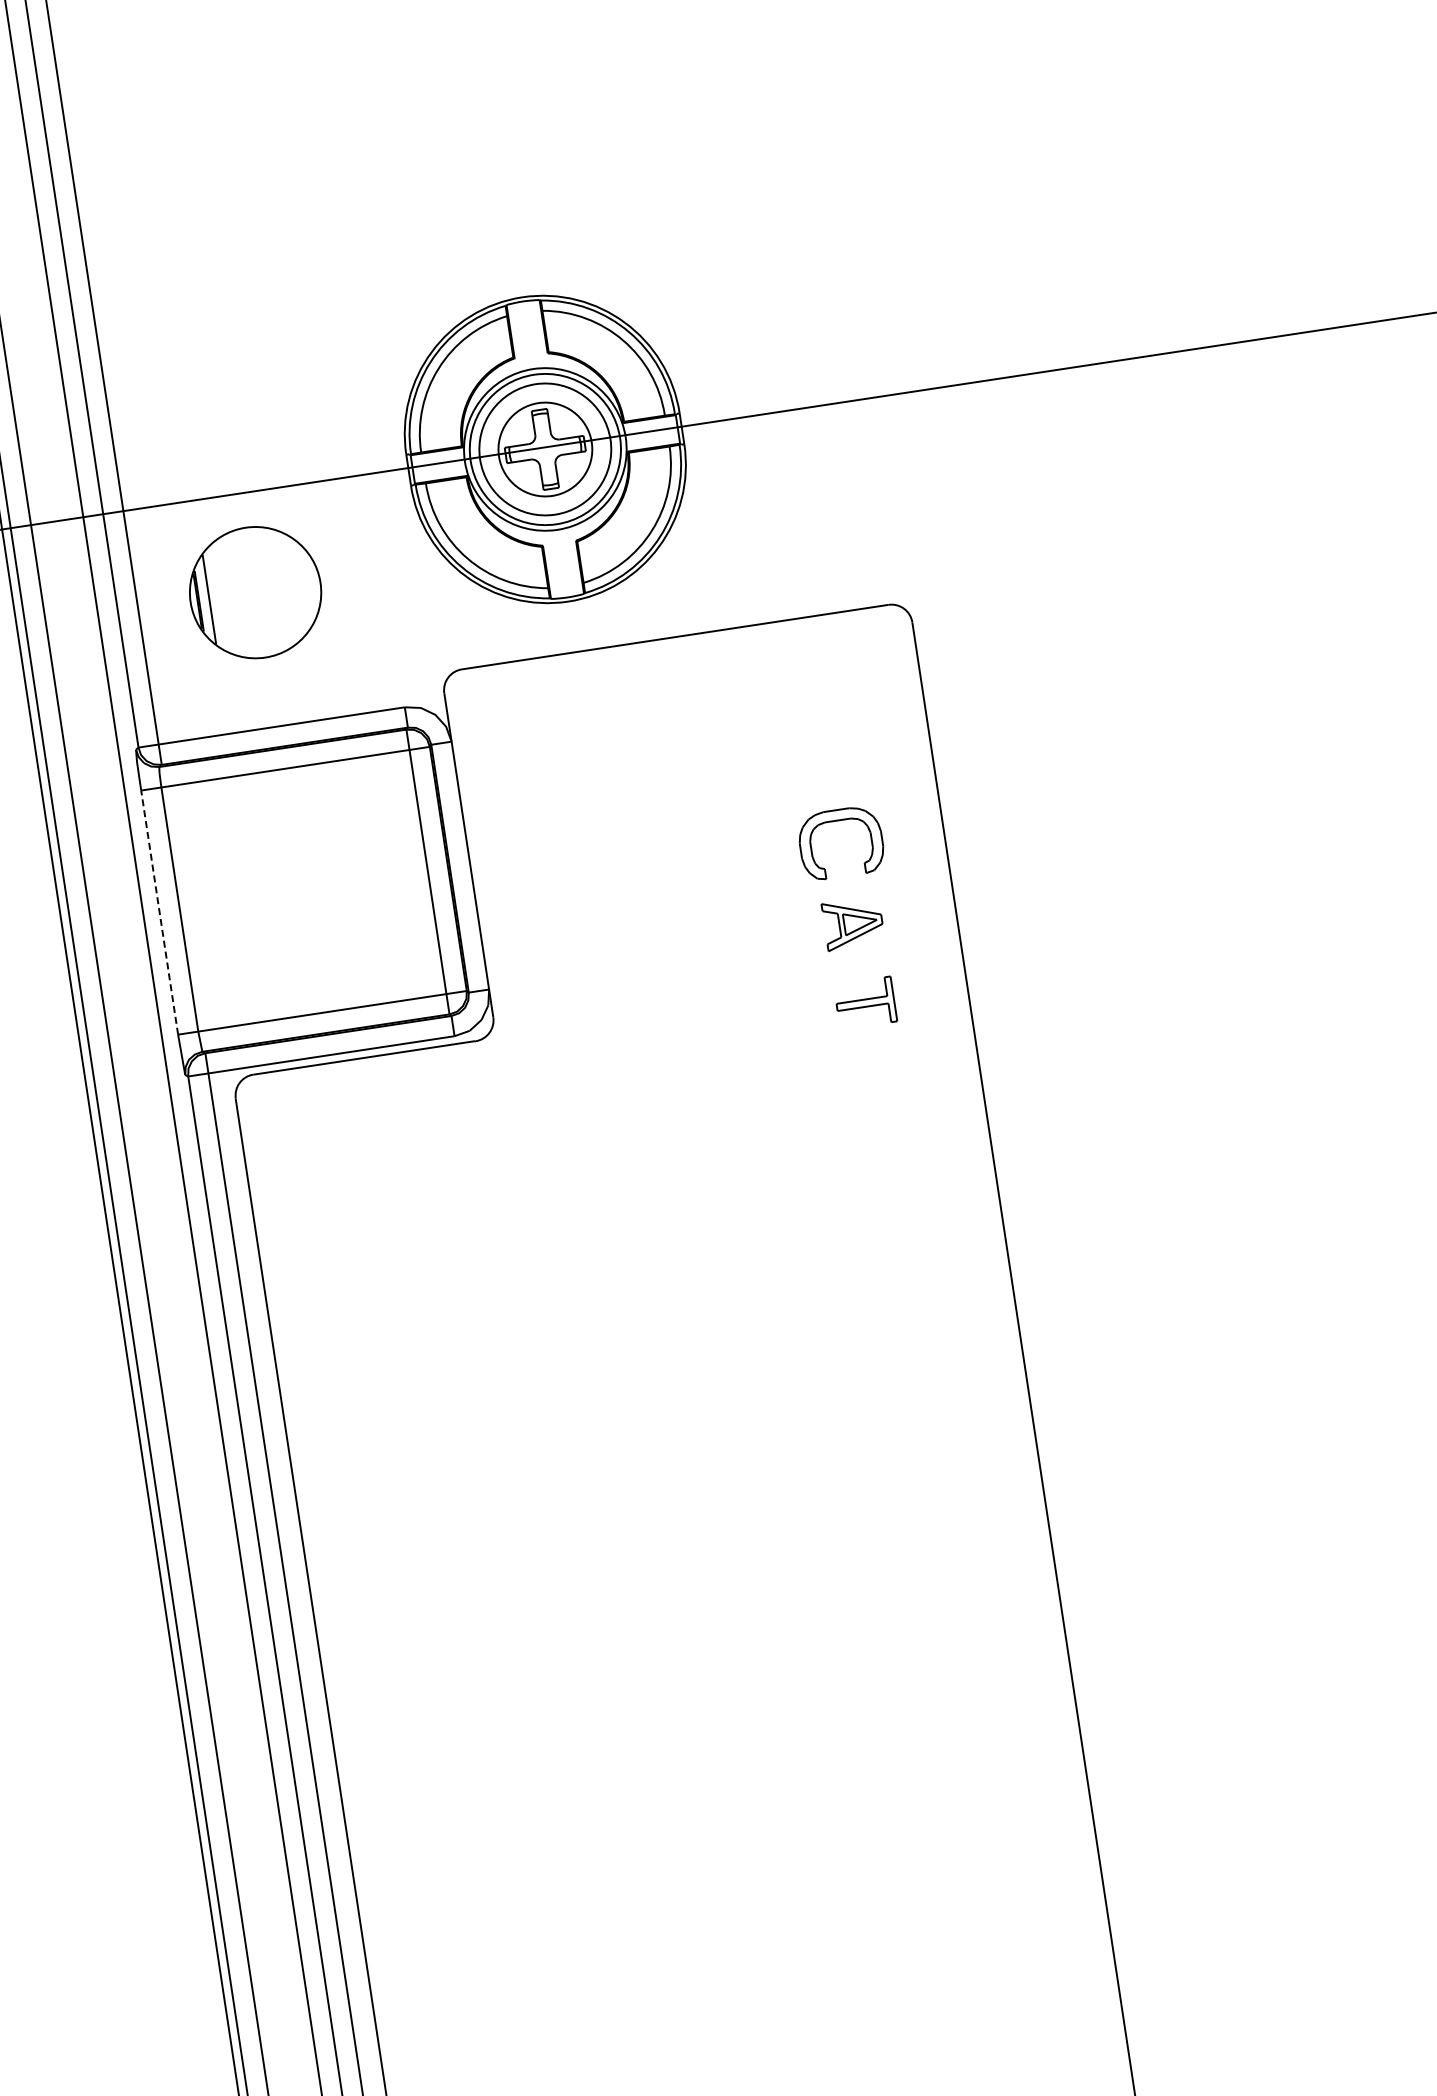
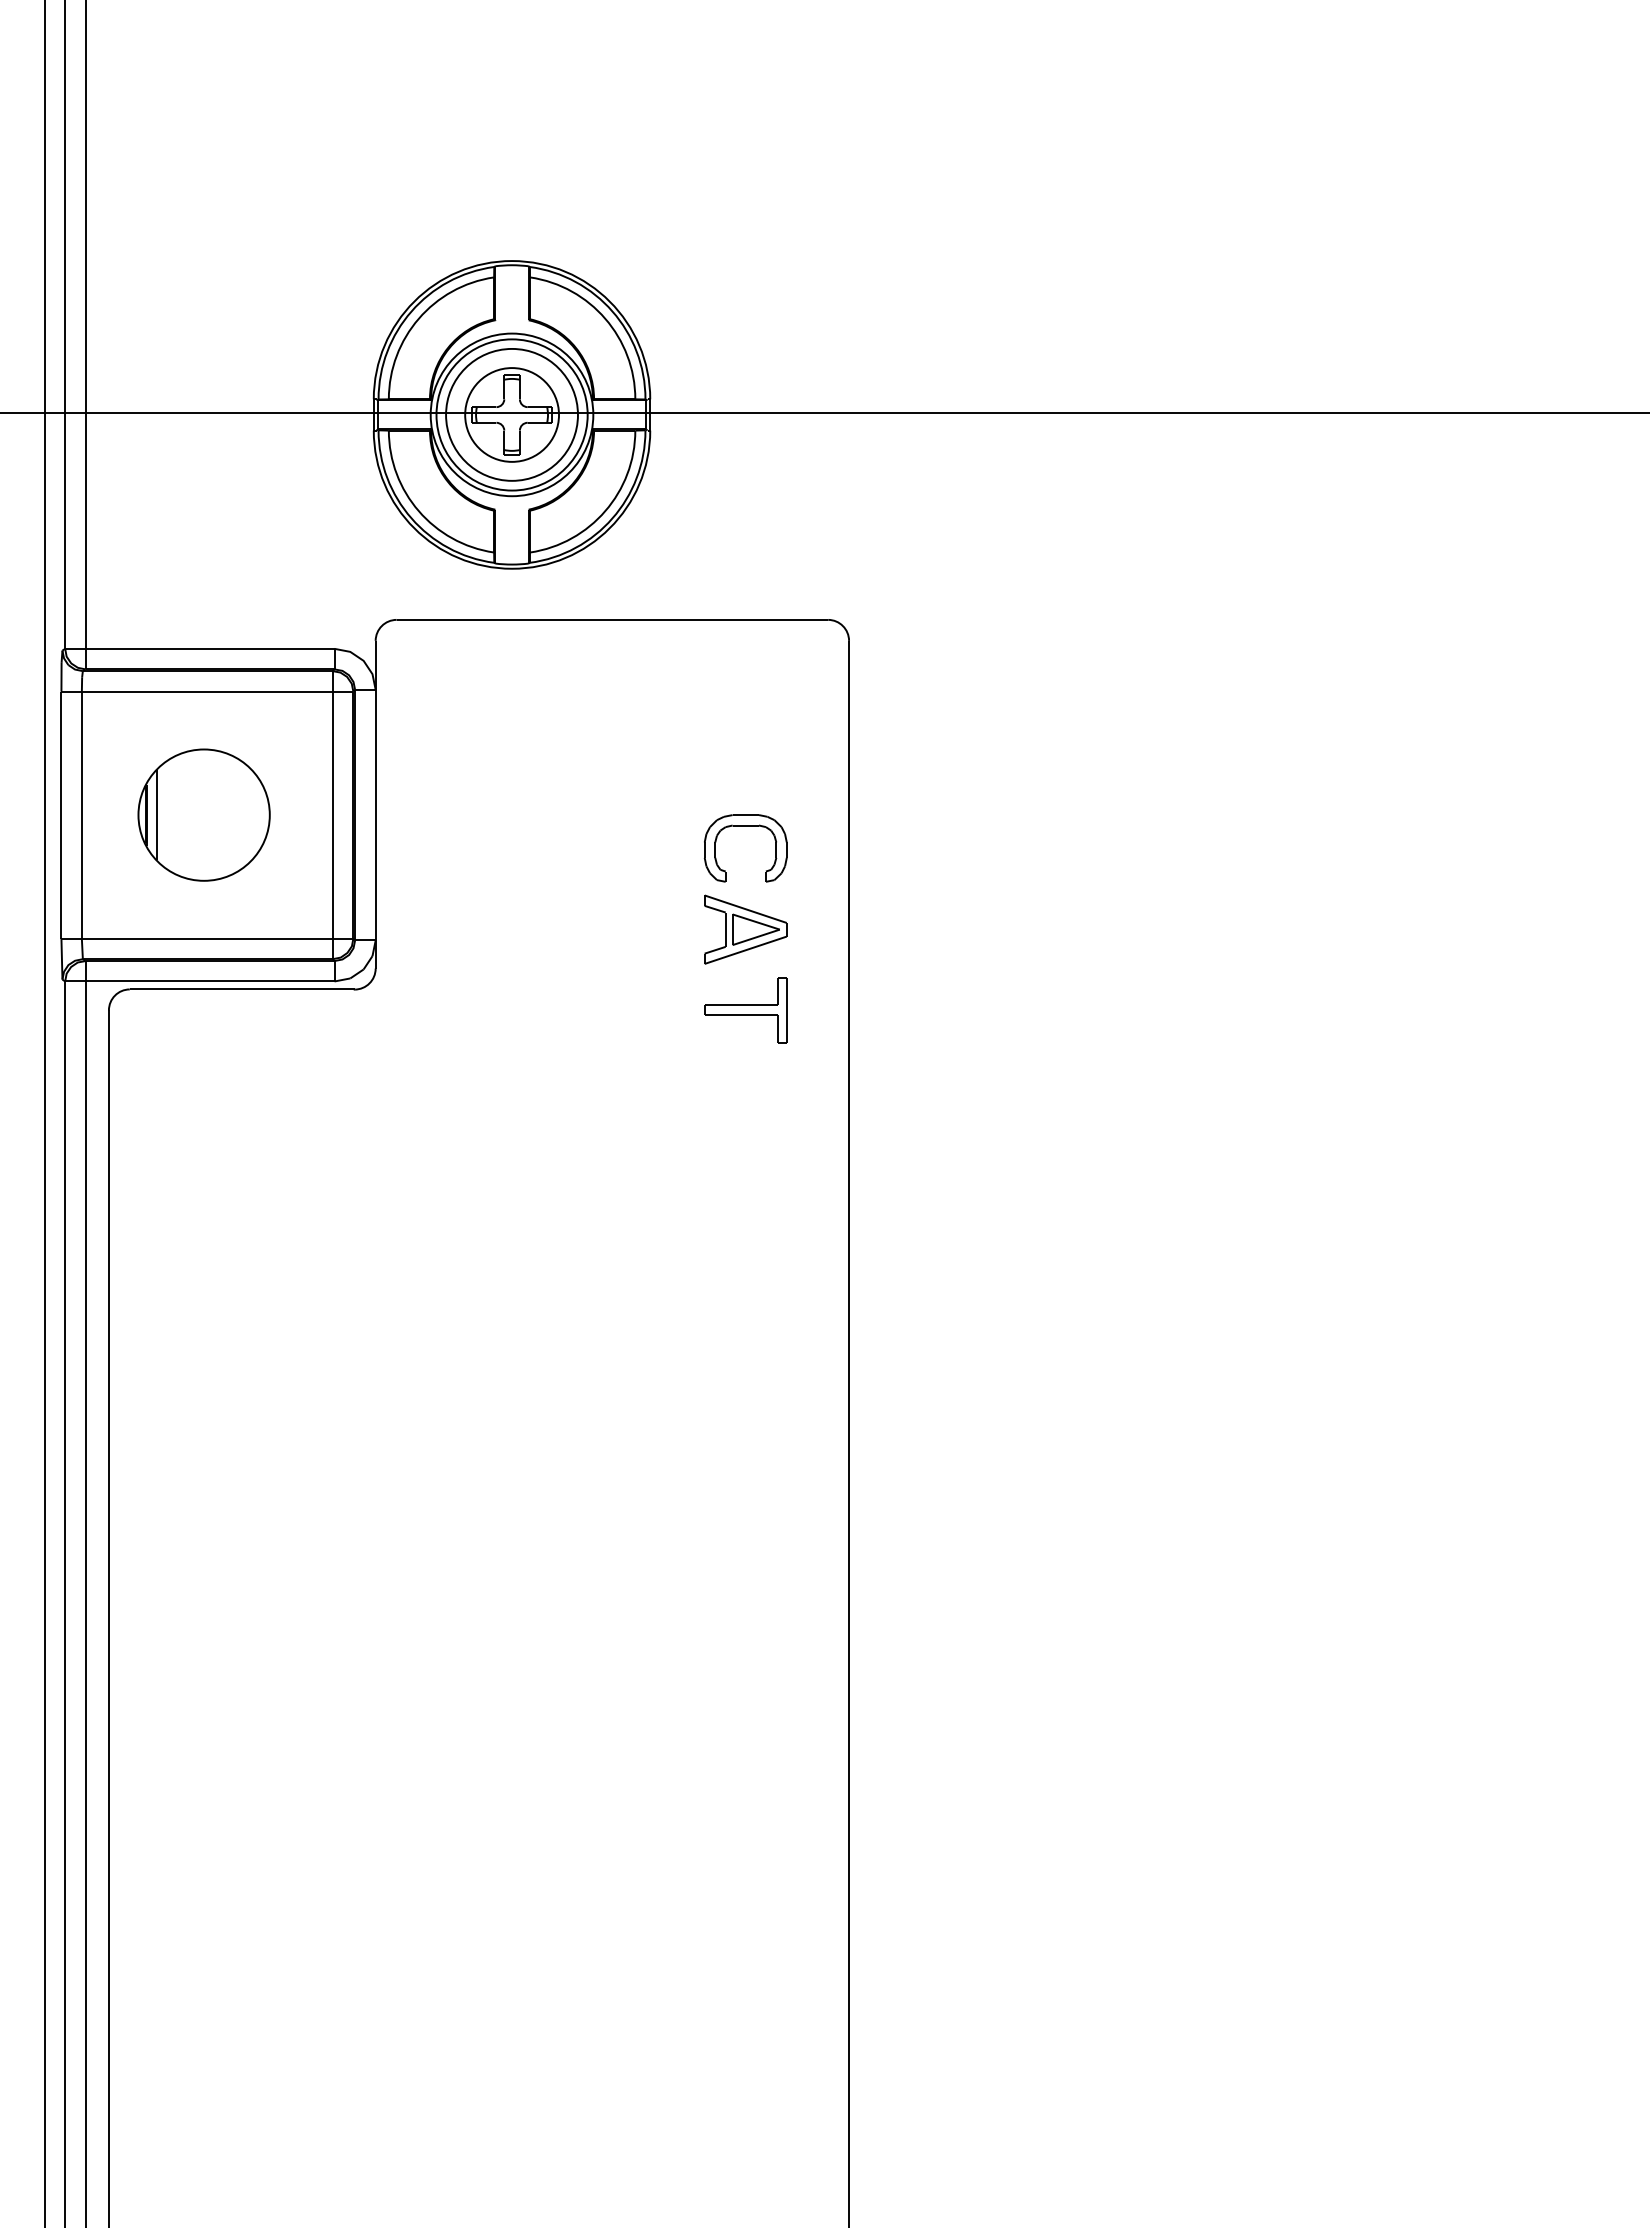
part: (254, 592) -> (203, 814), moved
line: (159, 911) -> (61, 814), dashed -> solid
part: (853, 923) -> (745, 929), size x1.43
part: (865, 1003) -> (745, 1010), size x1.43

